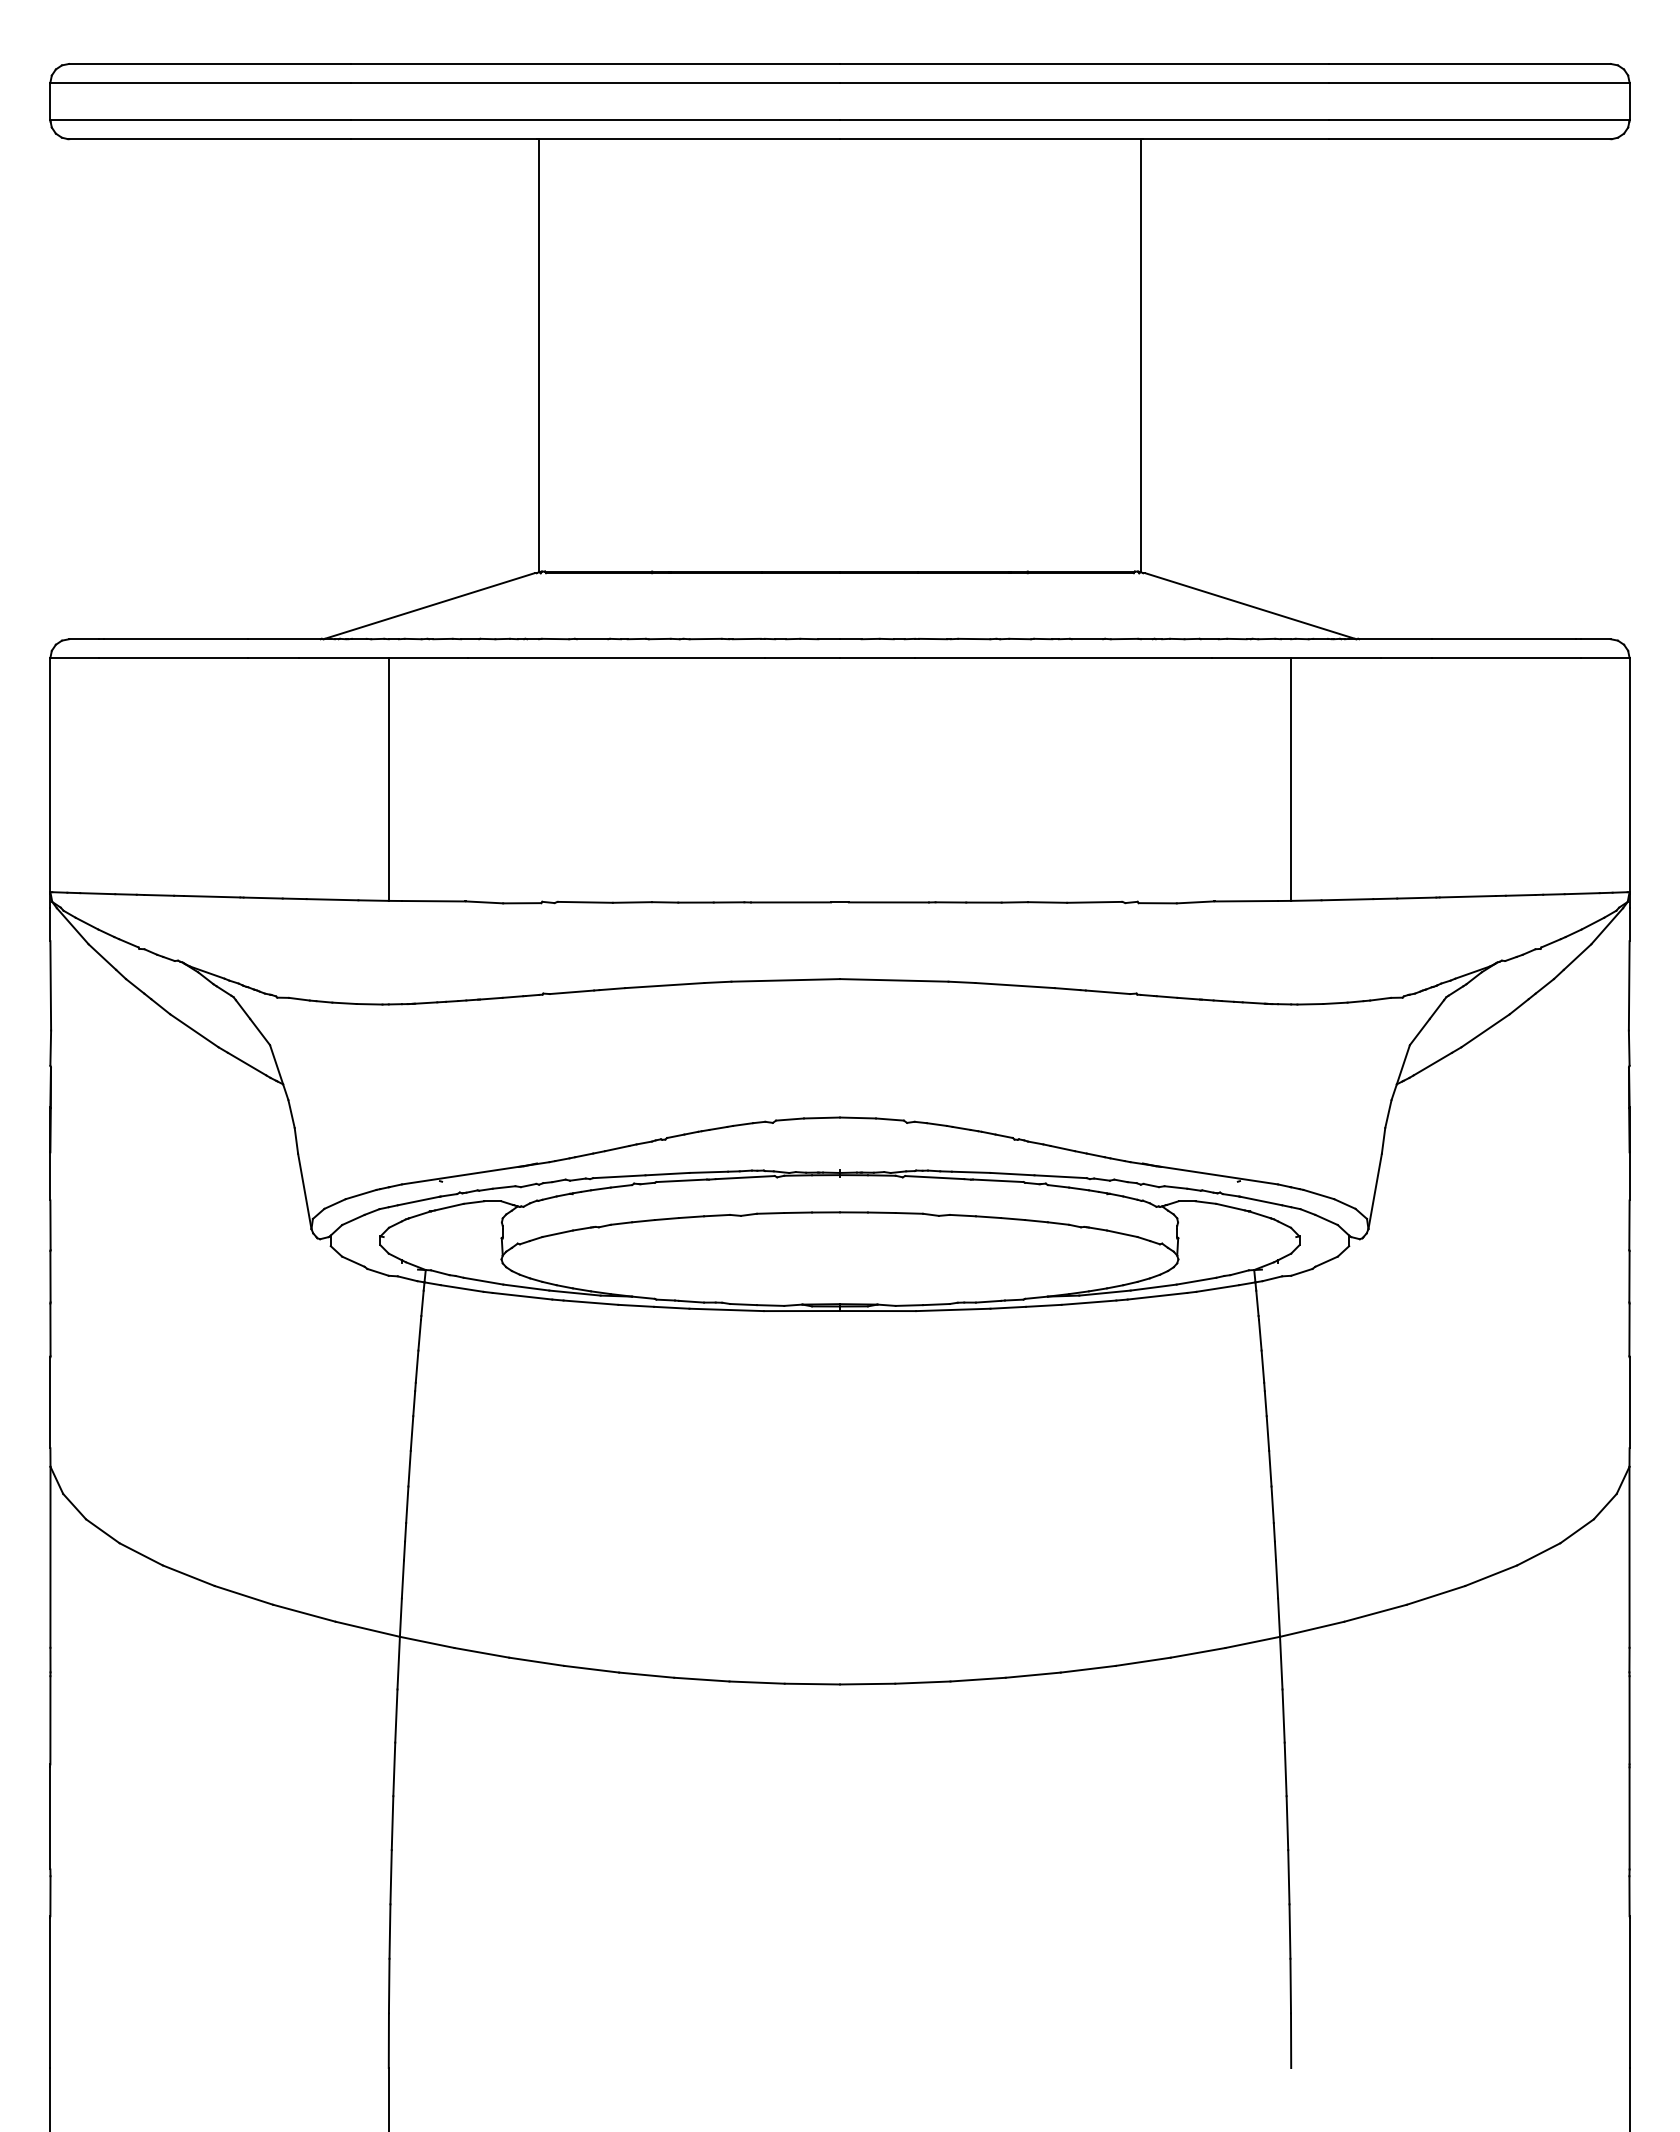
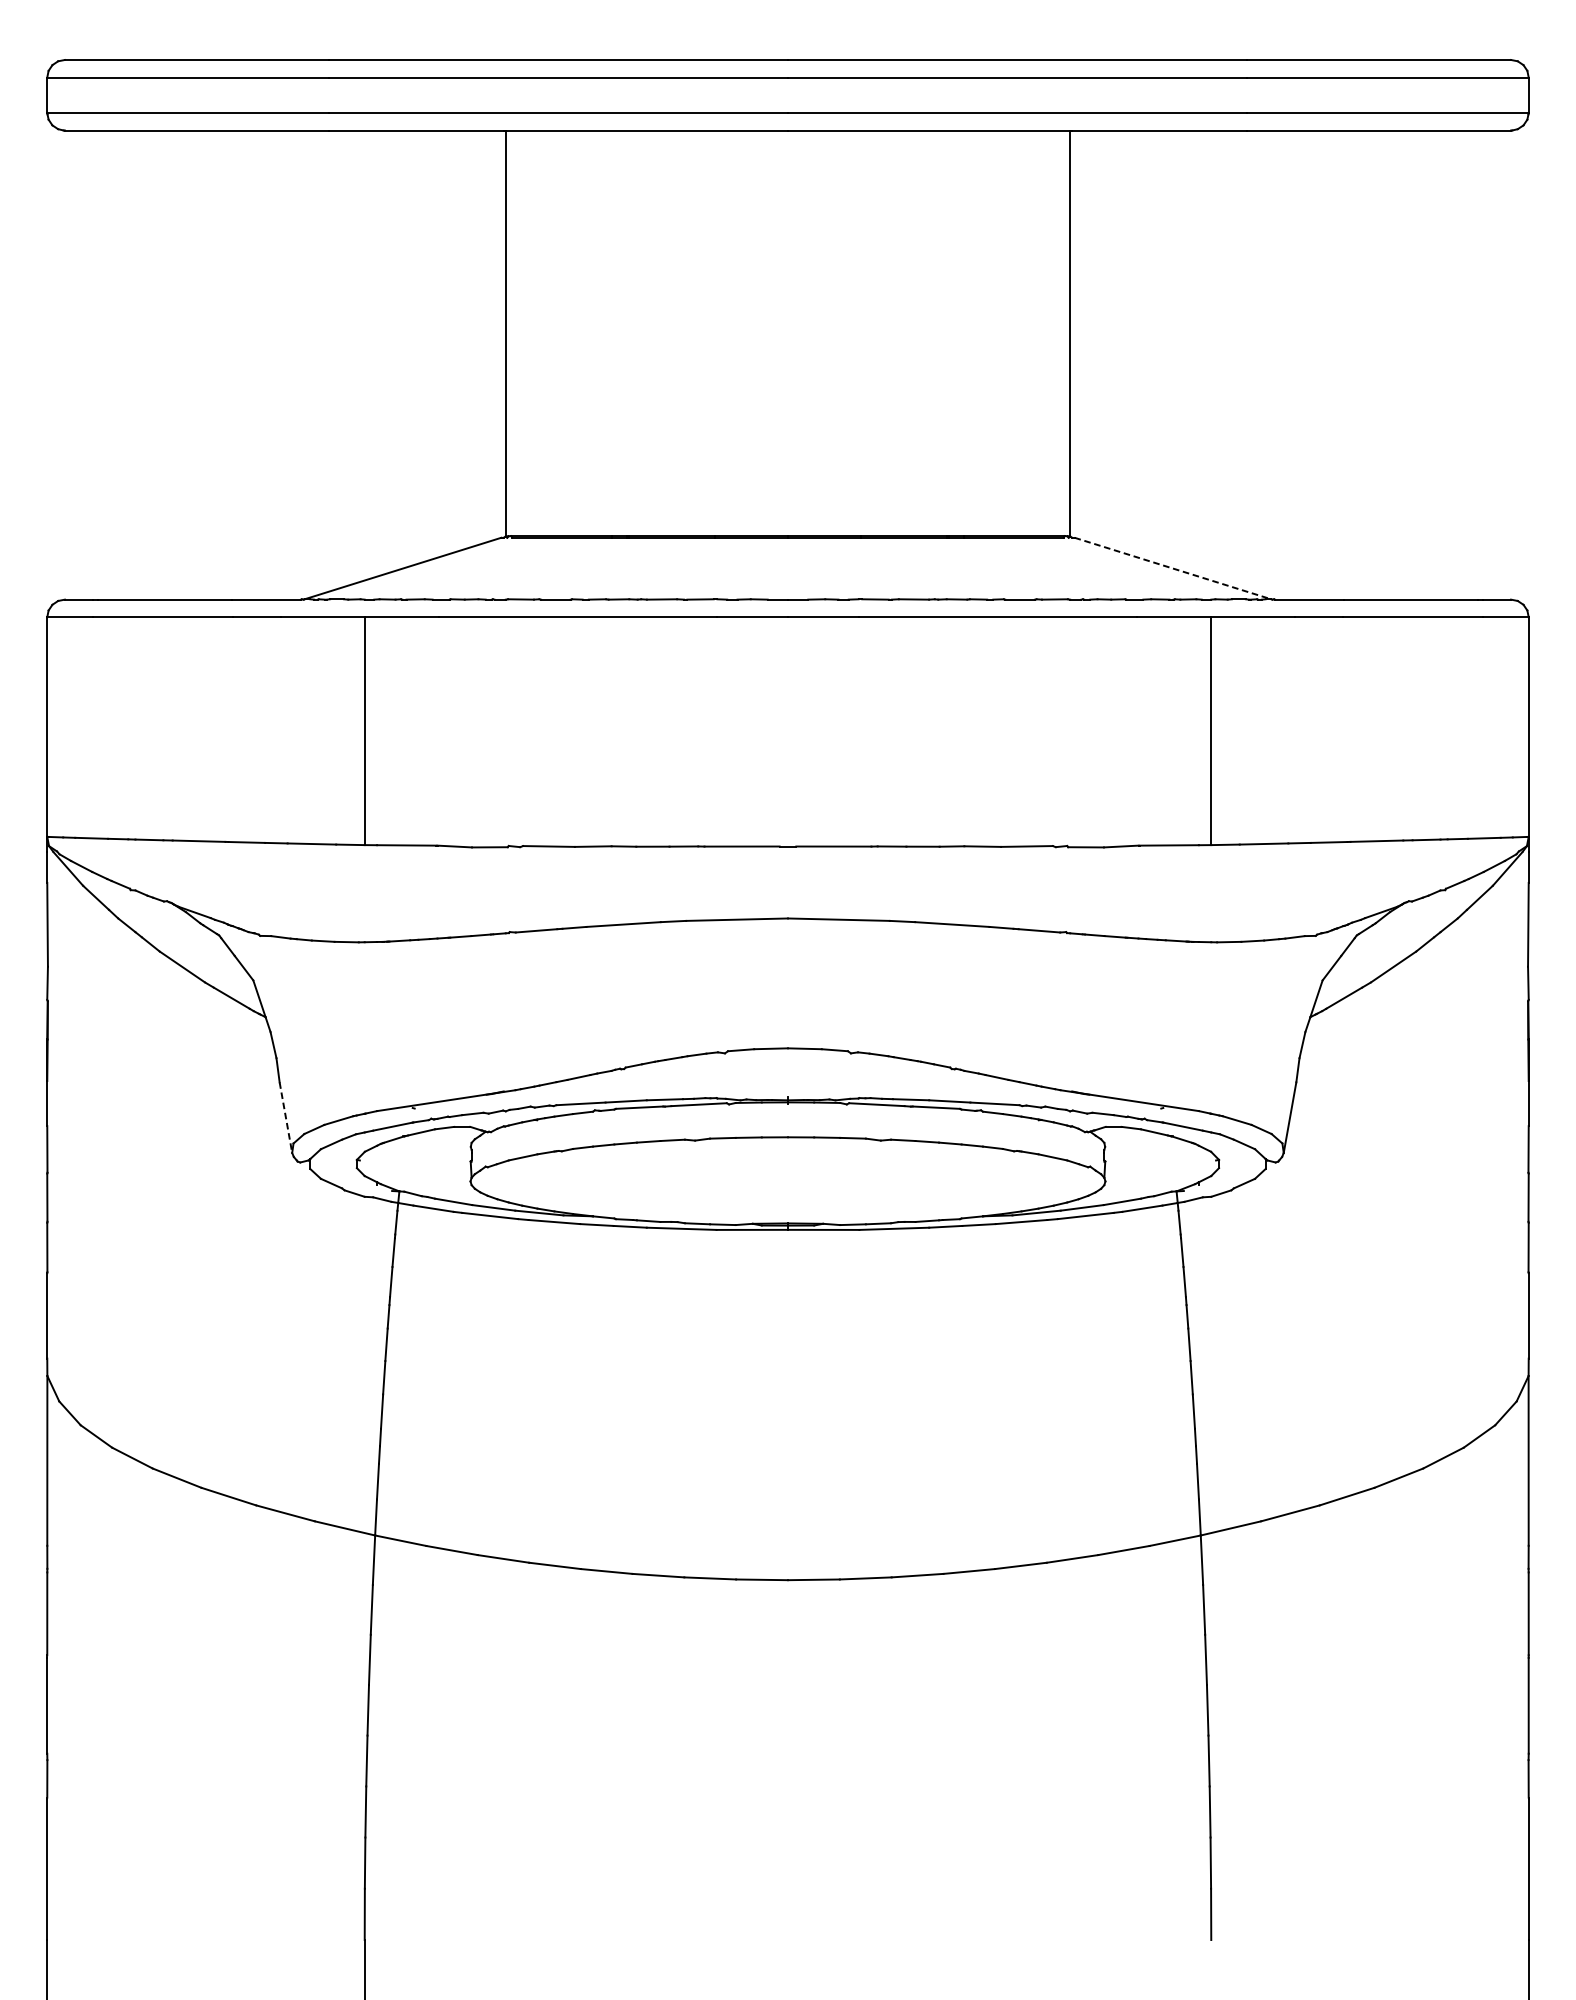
line: (1250, 606) -> (1173, 568), solid -> dashed
line: (304, 1191) -> (285, 1117), solid -> dashed

